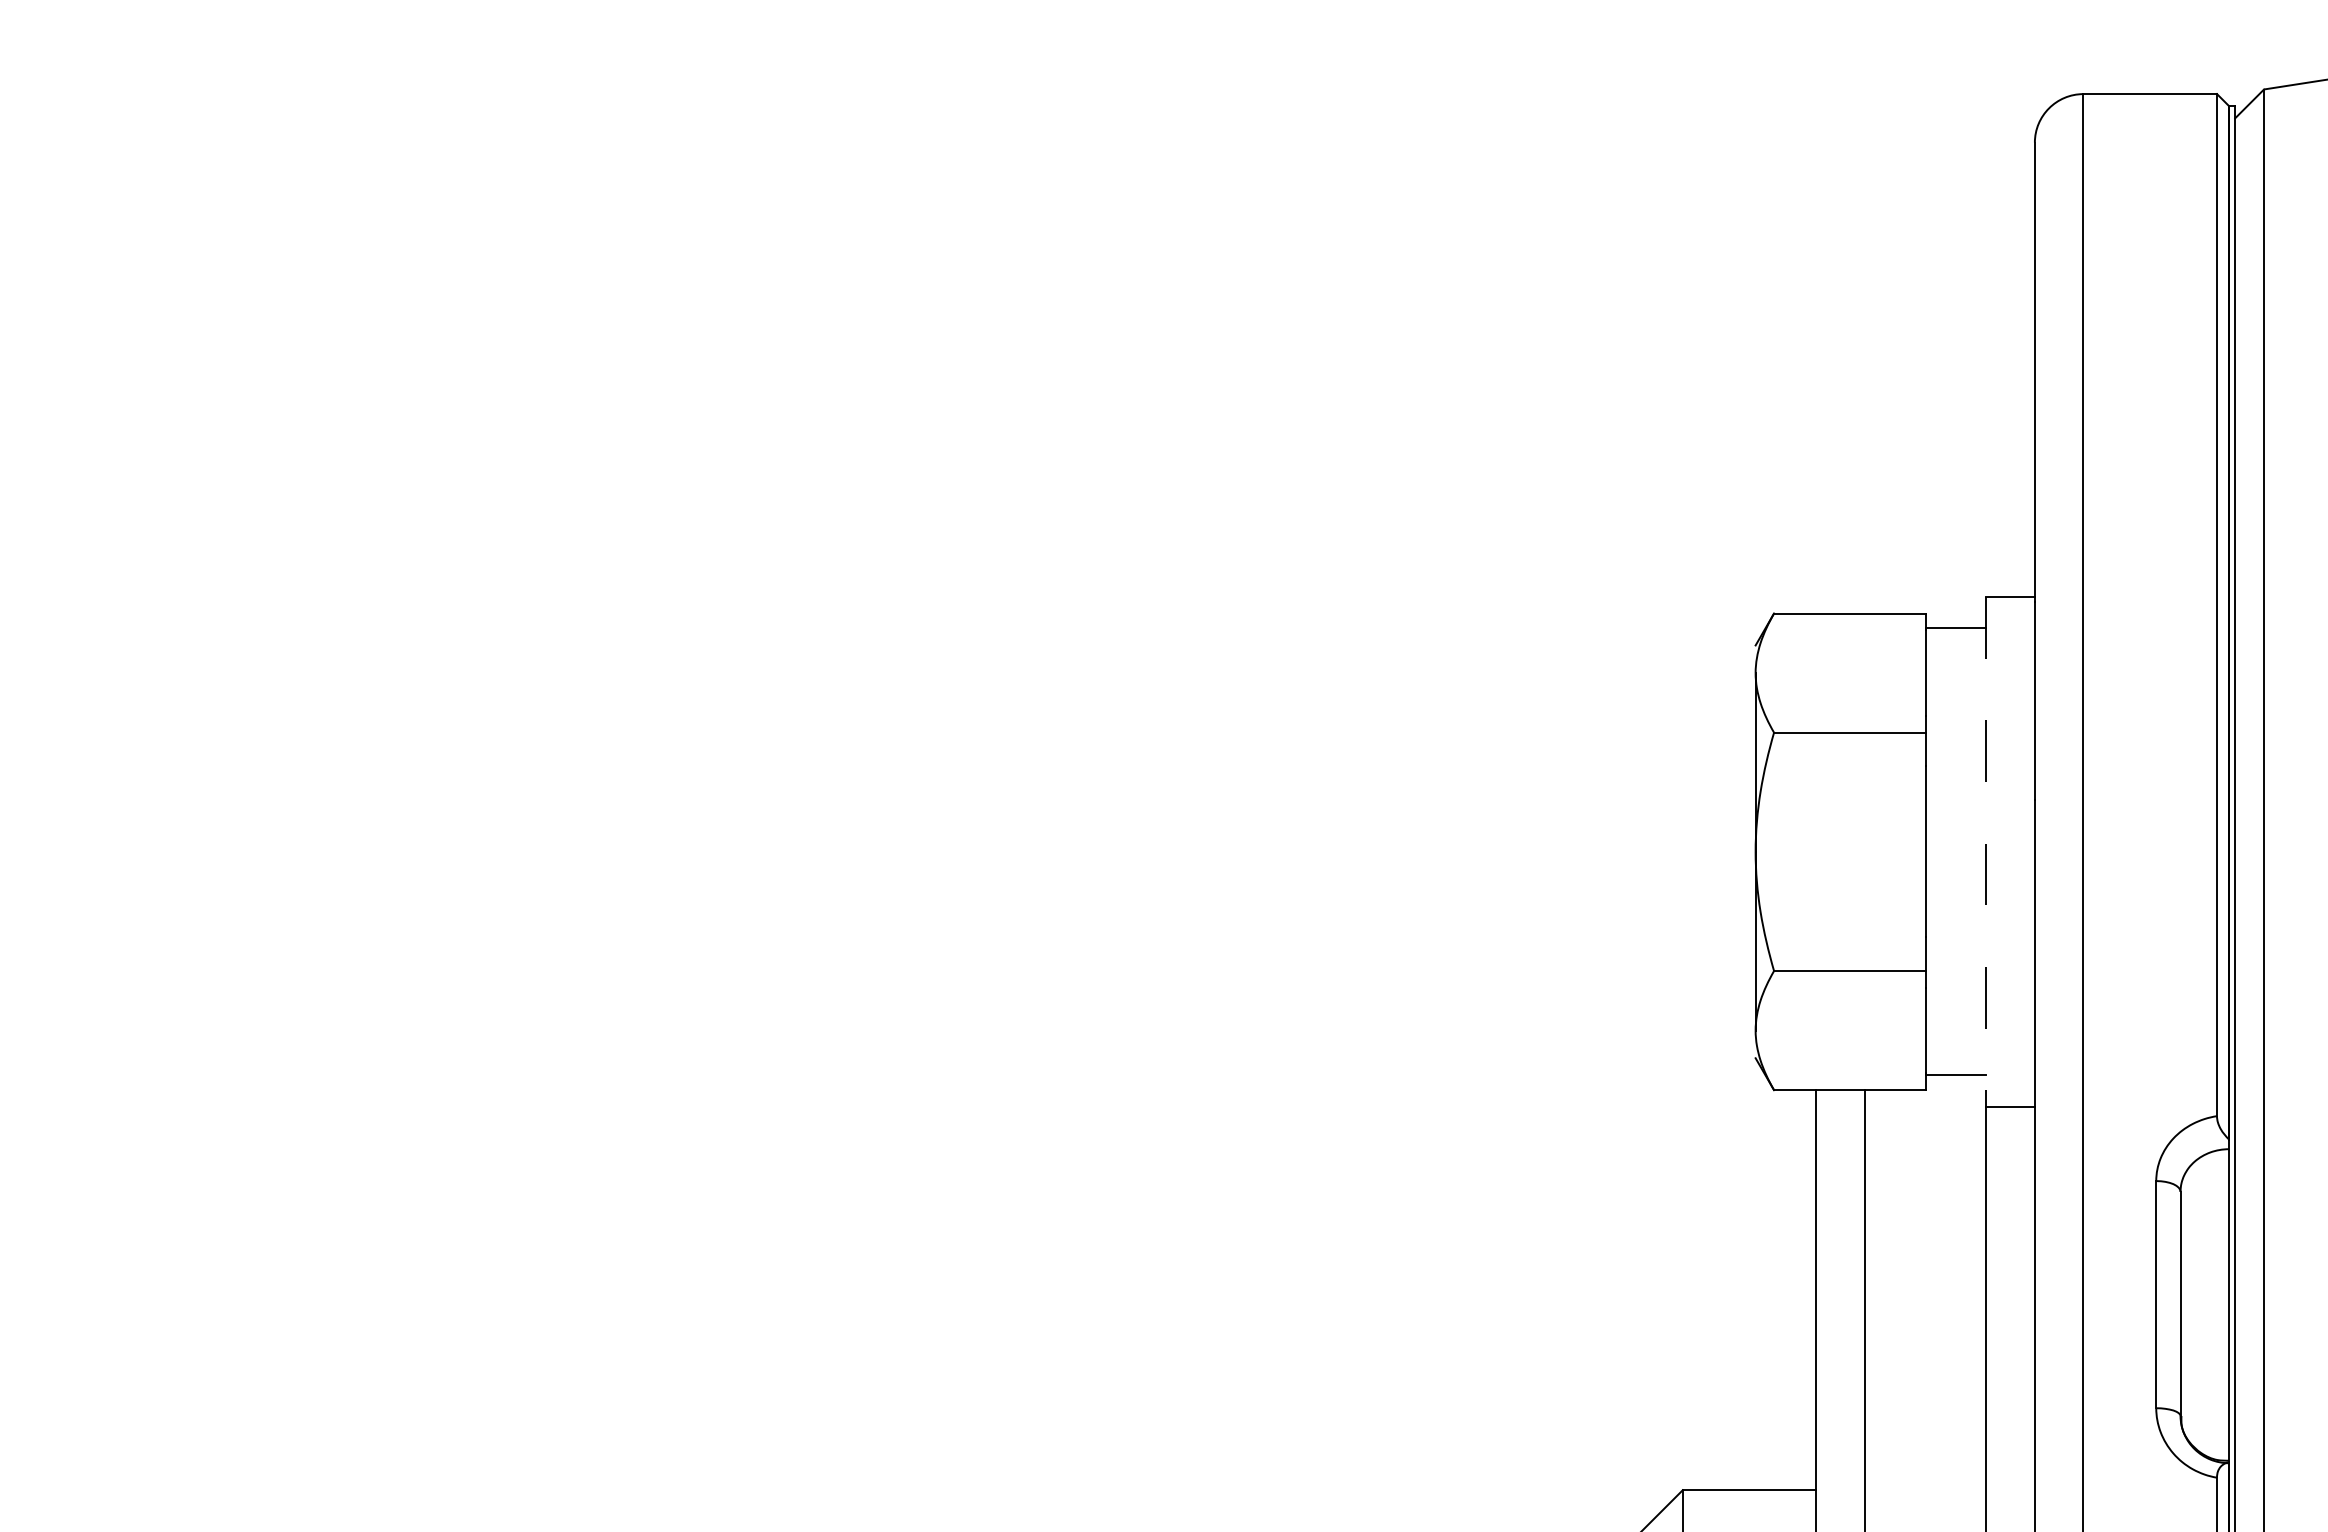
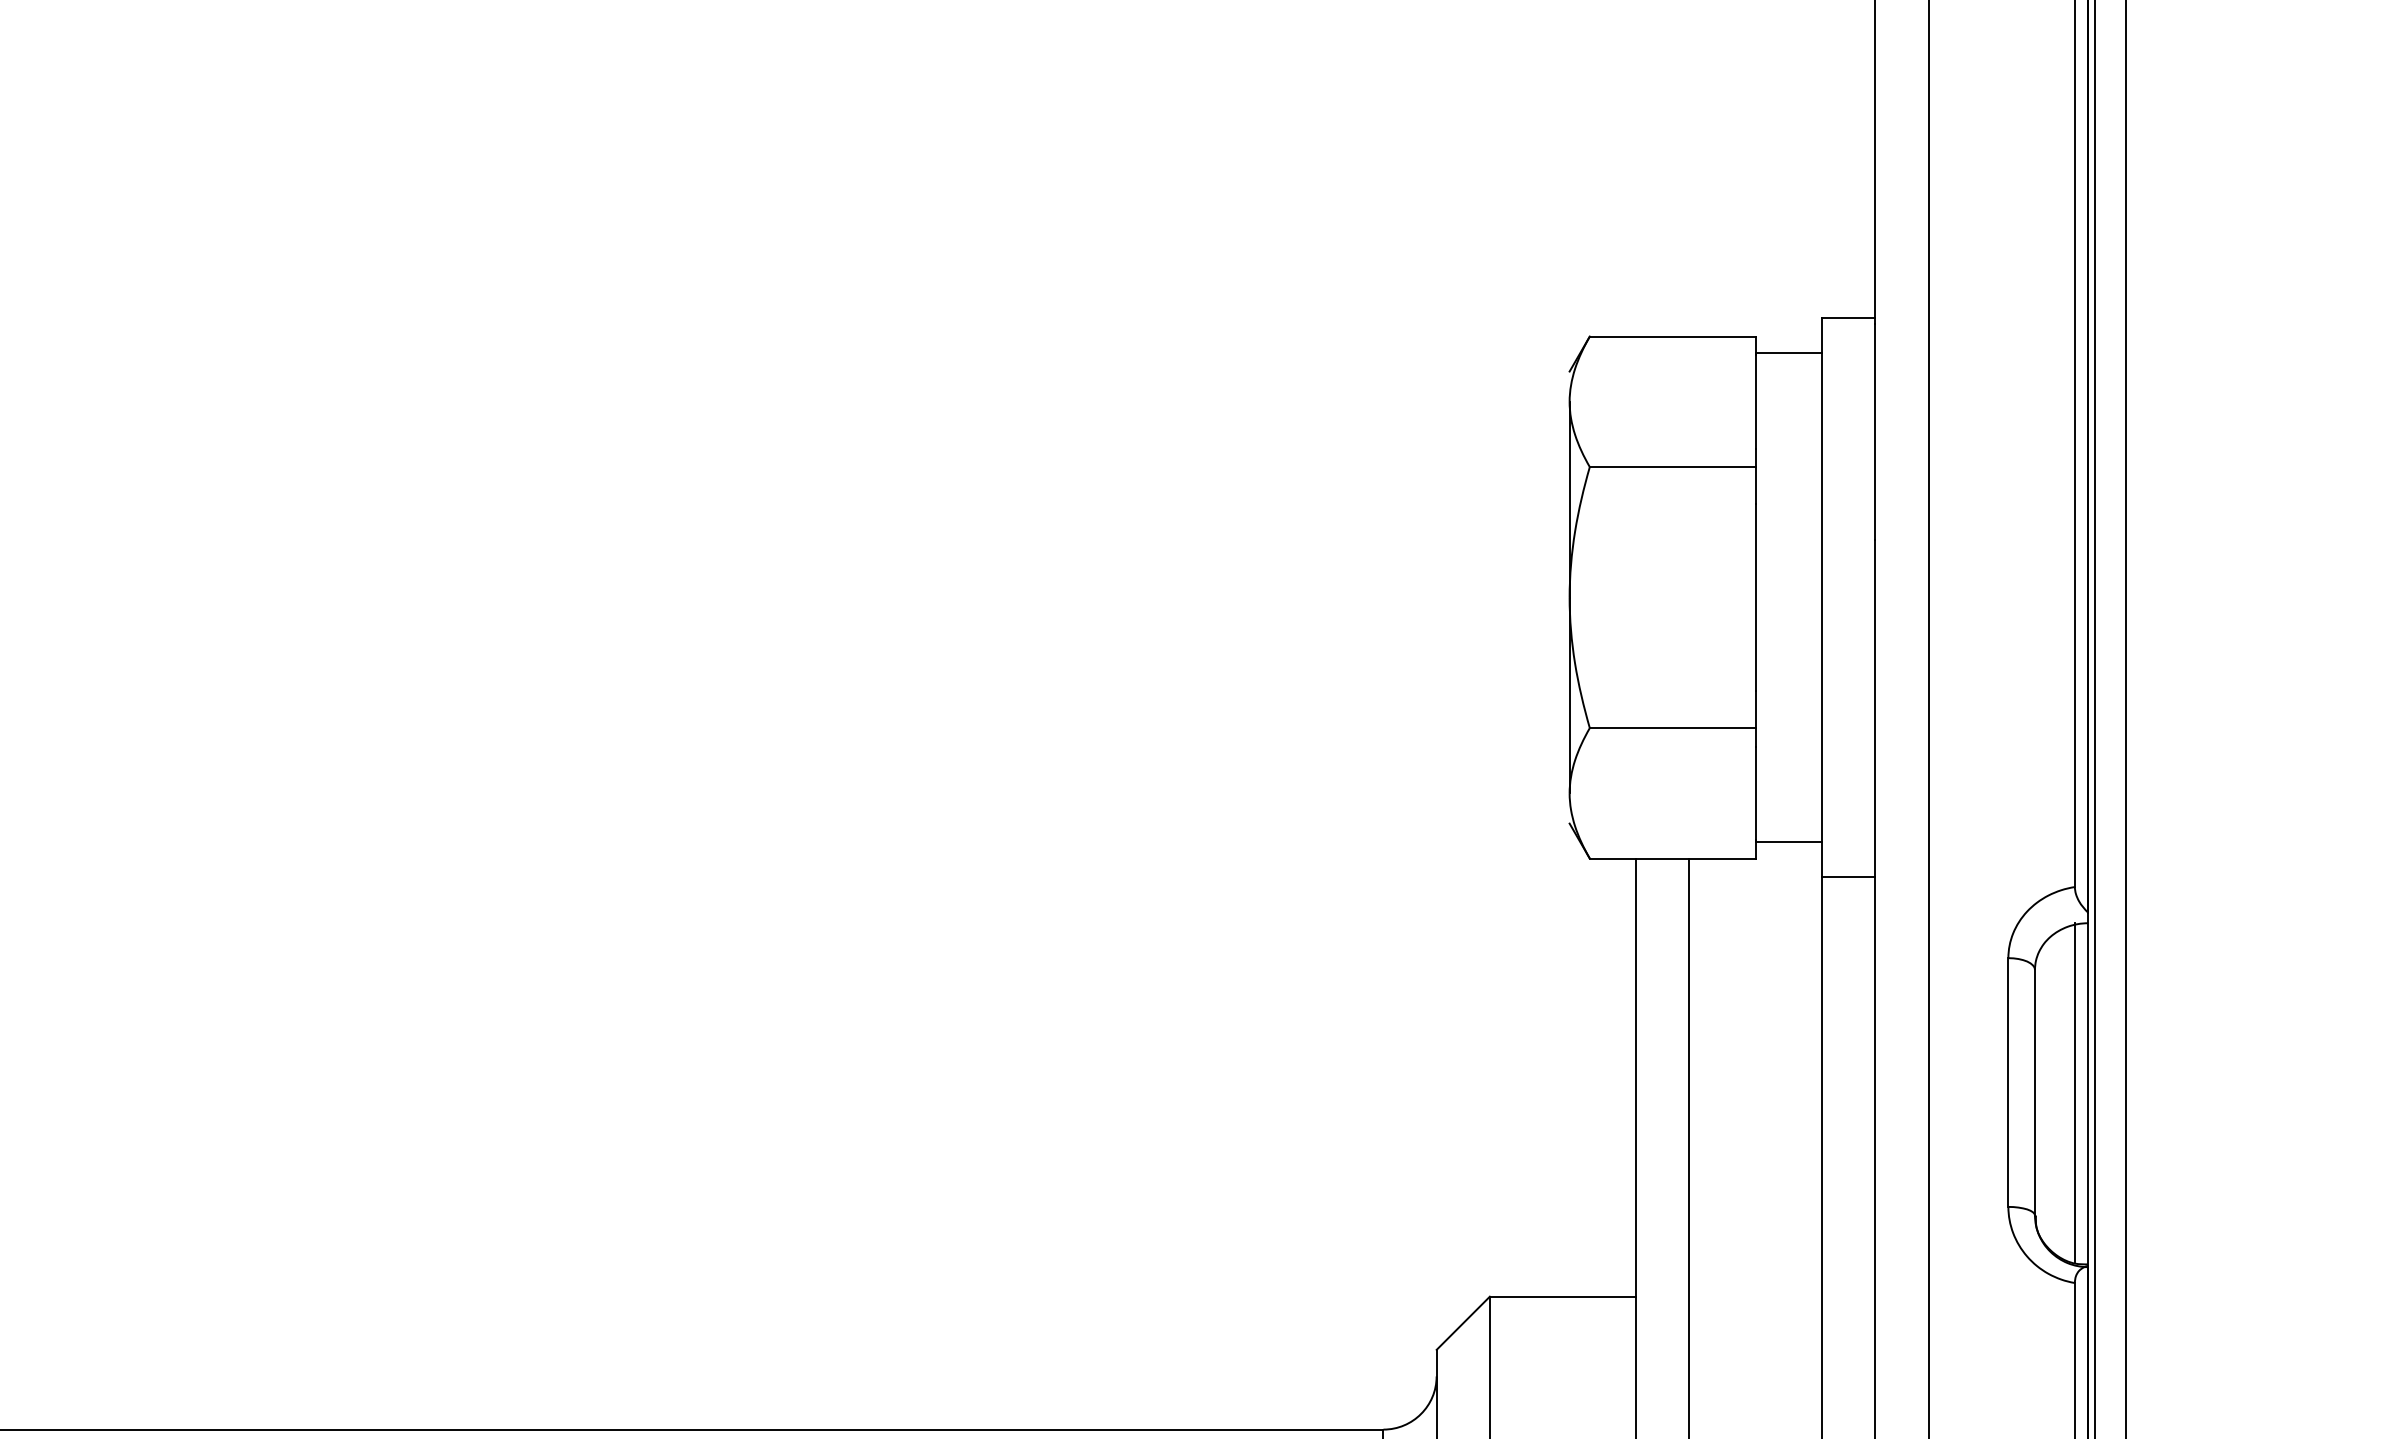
line: (1986, 851) -> (1822, 597), dashed -> solid
line: (2217, 1303) -> (2075, 1092), added

